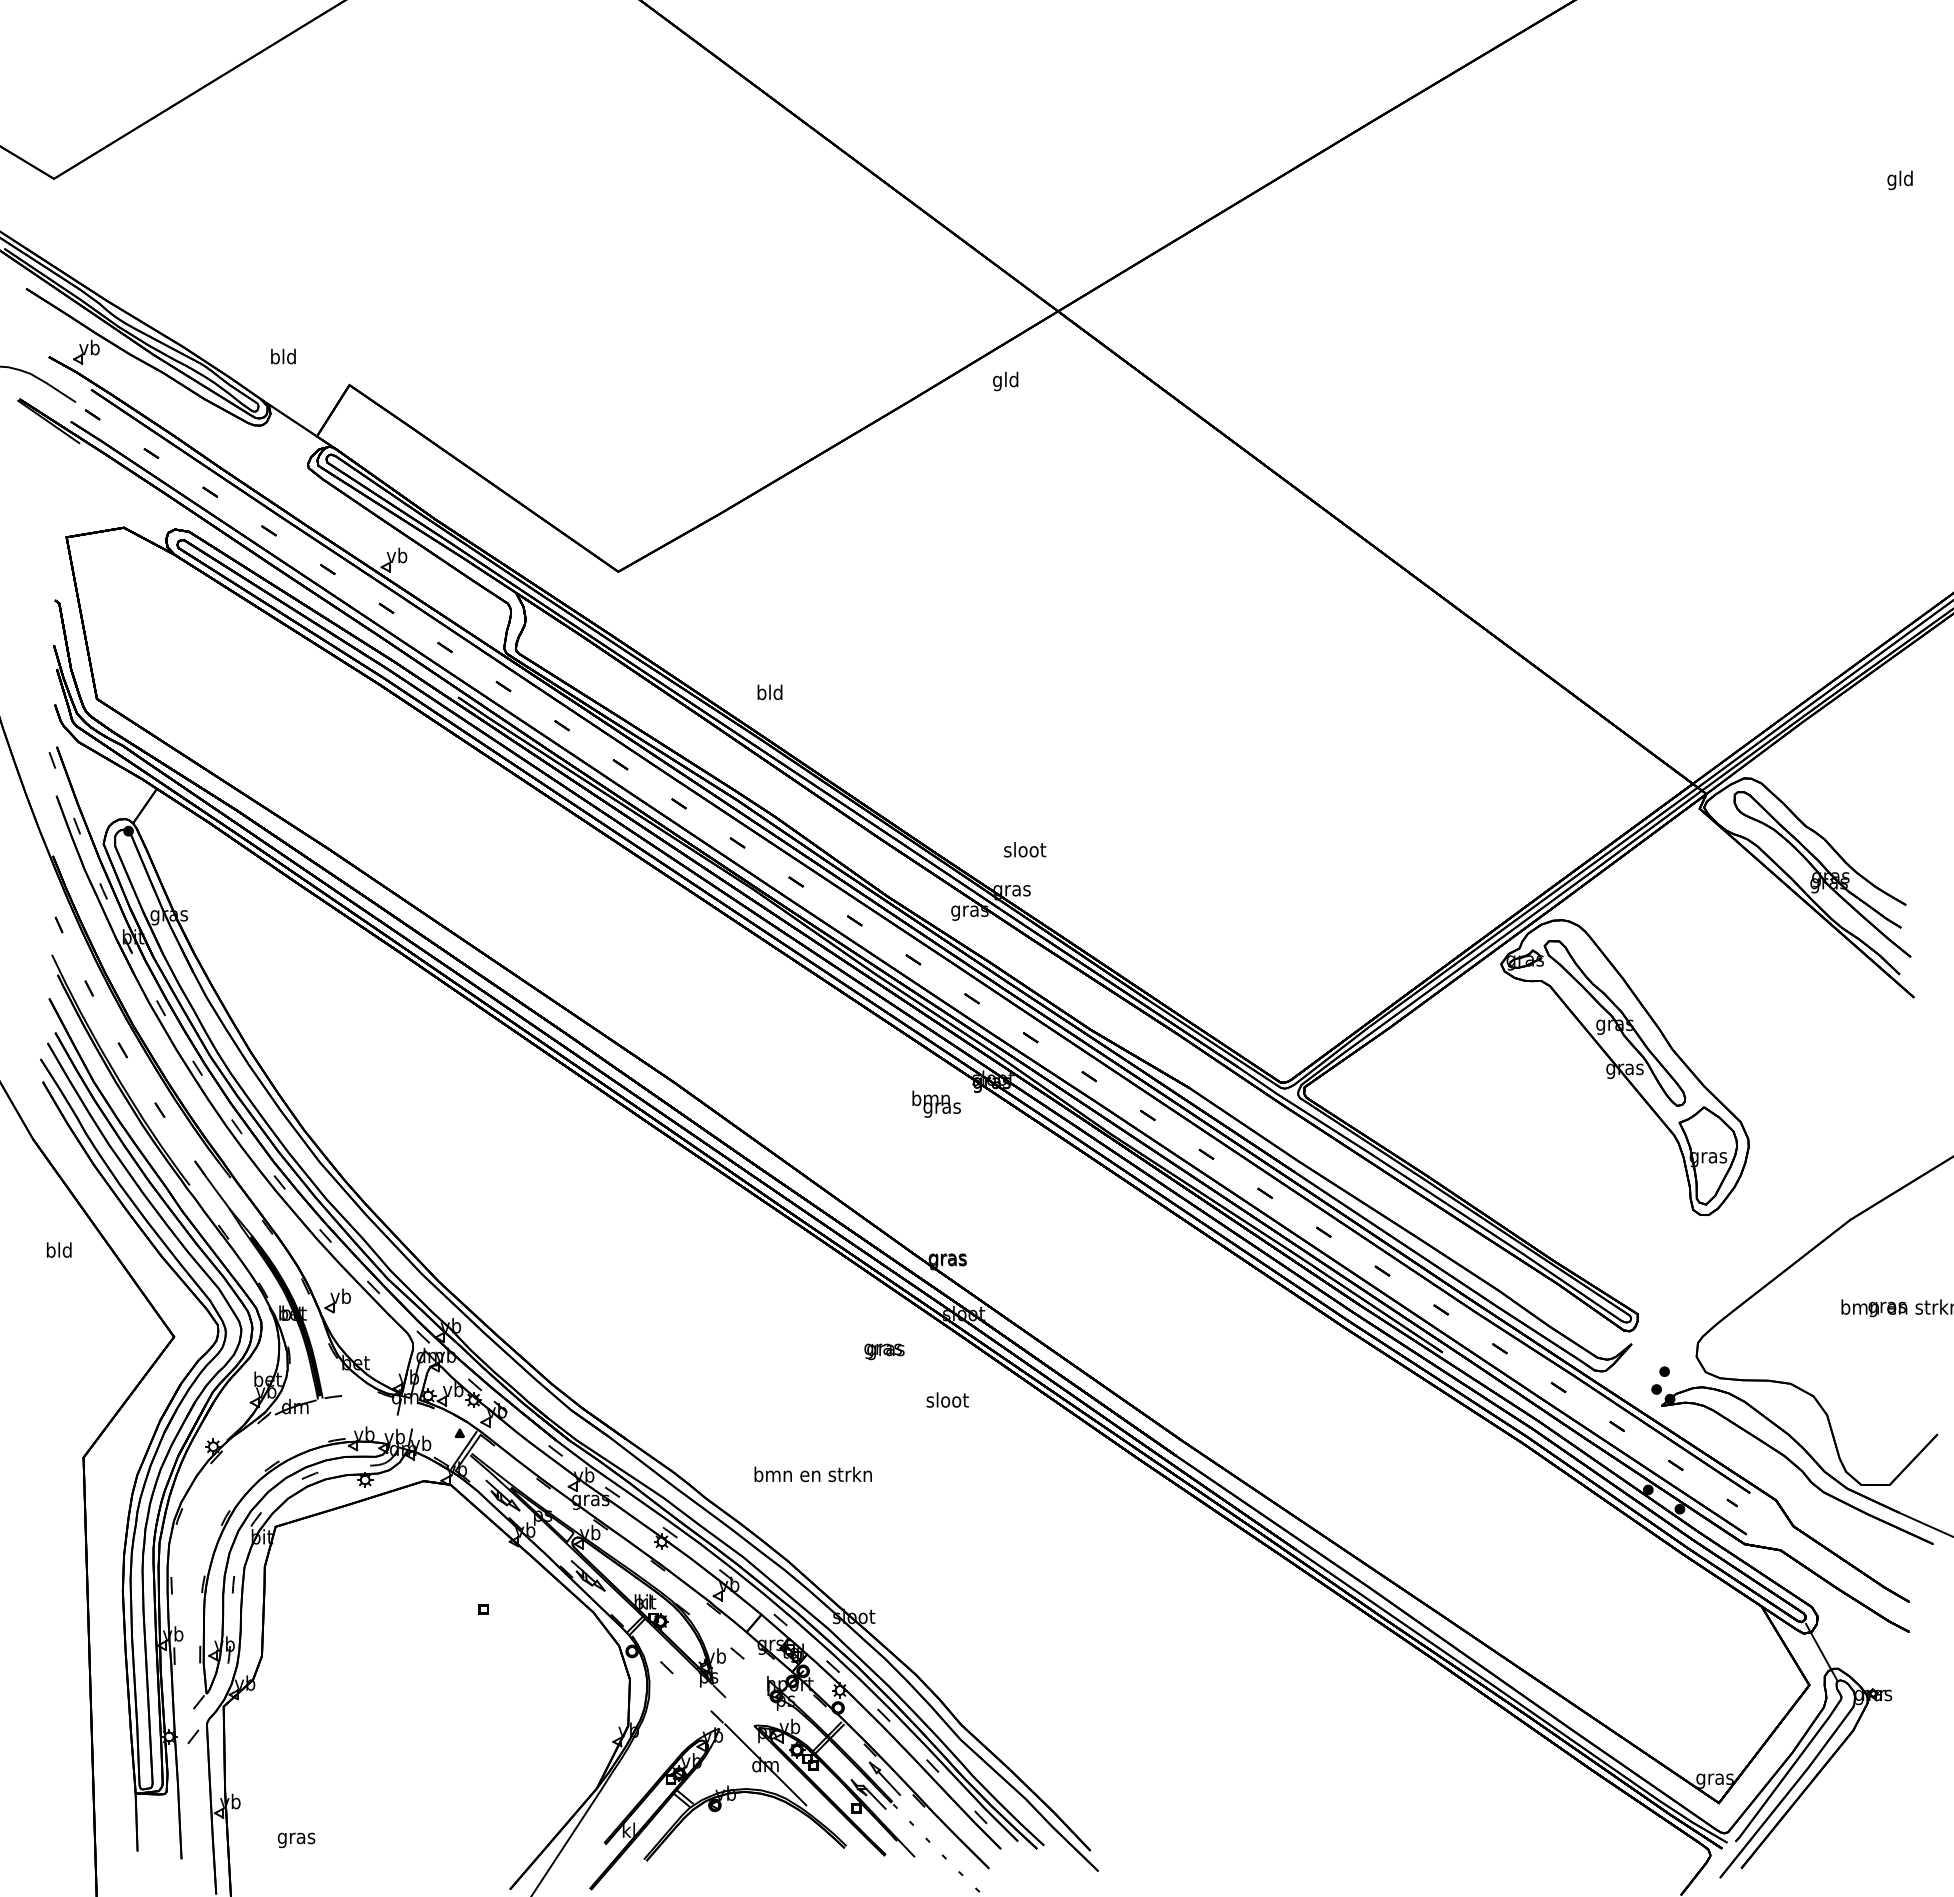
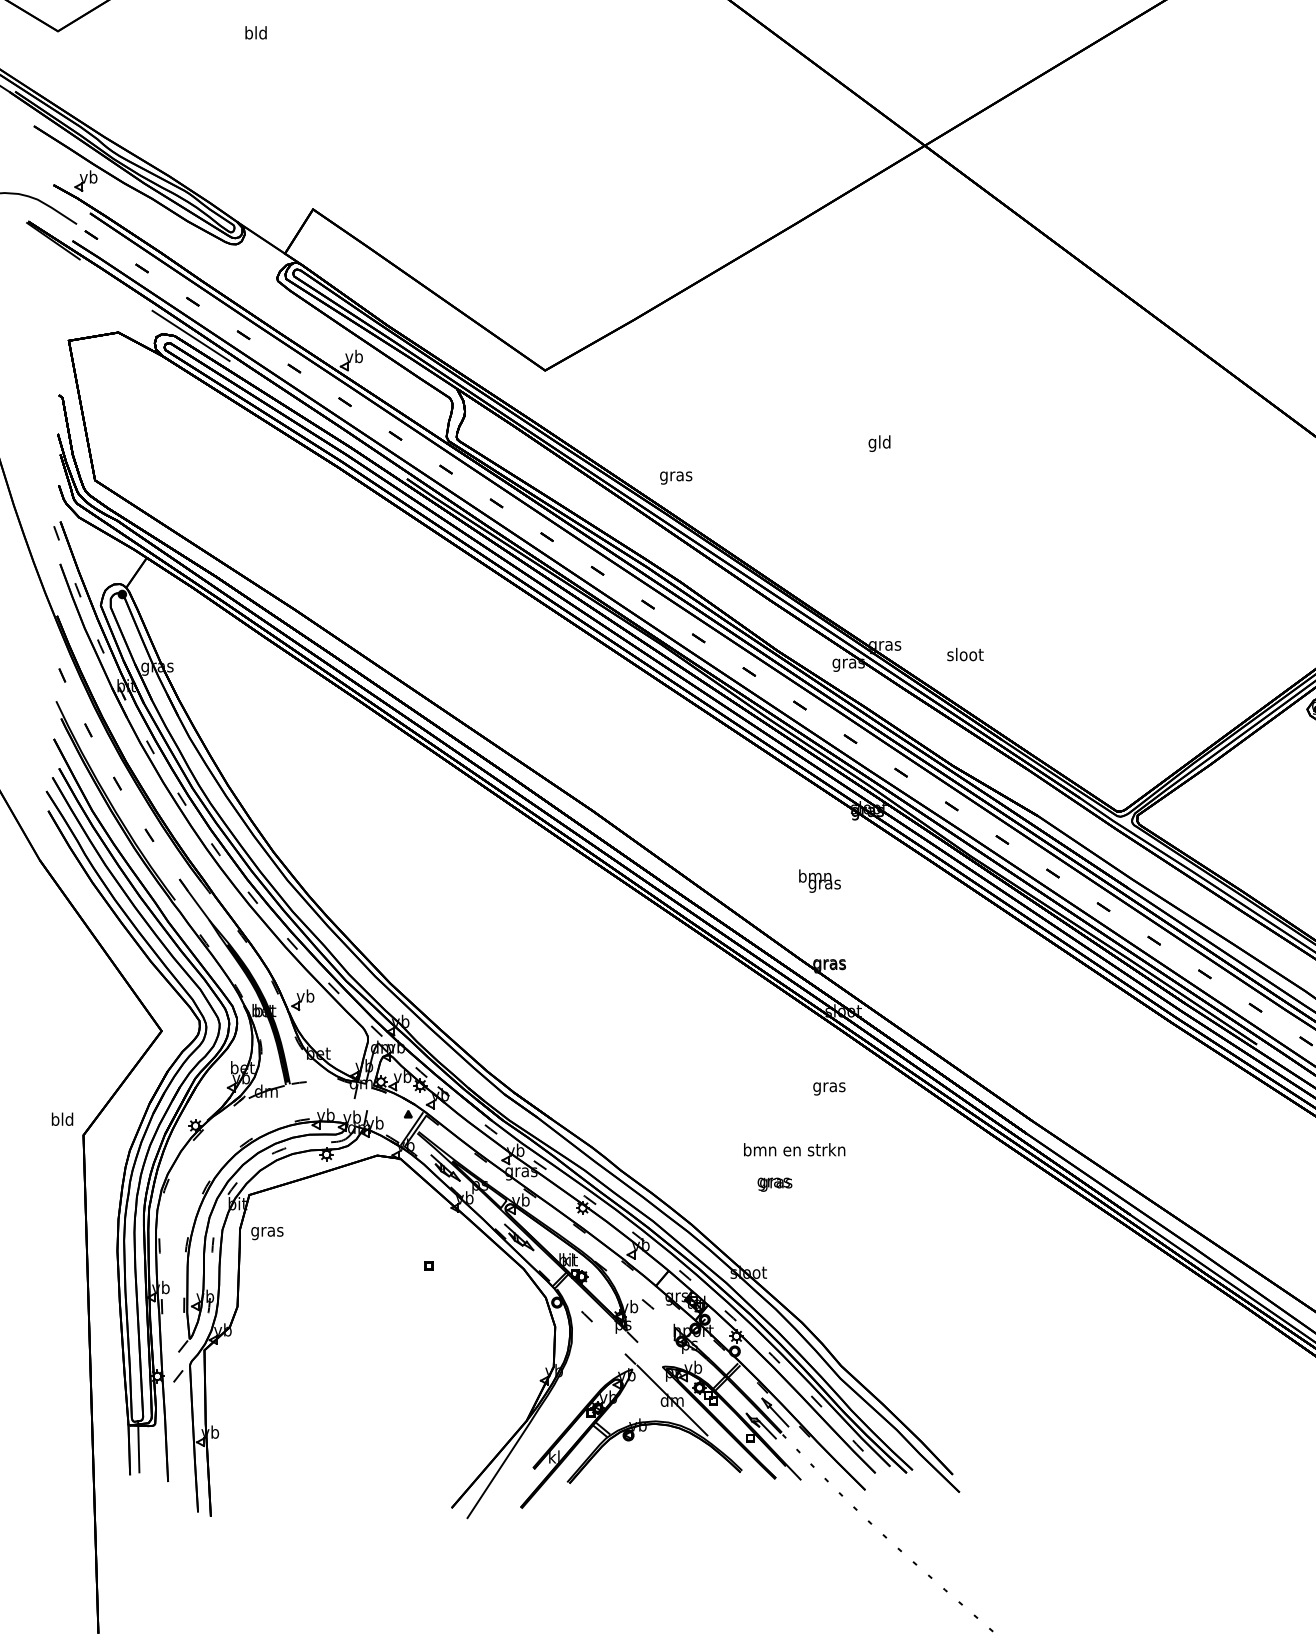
text: (283, 356) -> (256, 32), moved
text: (1005, 381) -> (879, 443), moved
line: (207, 531) -> (190, 335), added
text: (769, 693) -> (675, 475), bld -> gras
text: (1025, 849) -> (965, 654), moved
text: (936, 1103) -> (819, 880), moved
text: (59, 1249) -> (62, 1118), moved
text: (884, 1351) -> (774, 1184), moved
text: (947, 1401) -> (829, 1086), sloot -> gras
text: (812, 1474) -> (793, 1149), moved
line: (147, 1818) -> (138, 1446), added
text: (296, 1840) -> (267, 1233), moved

